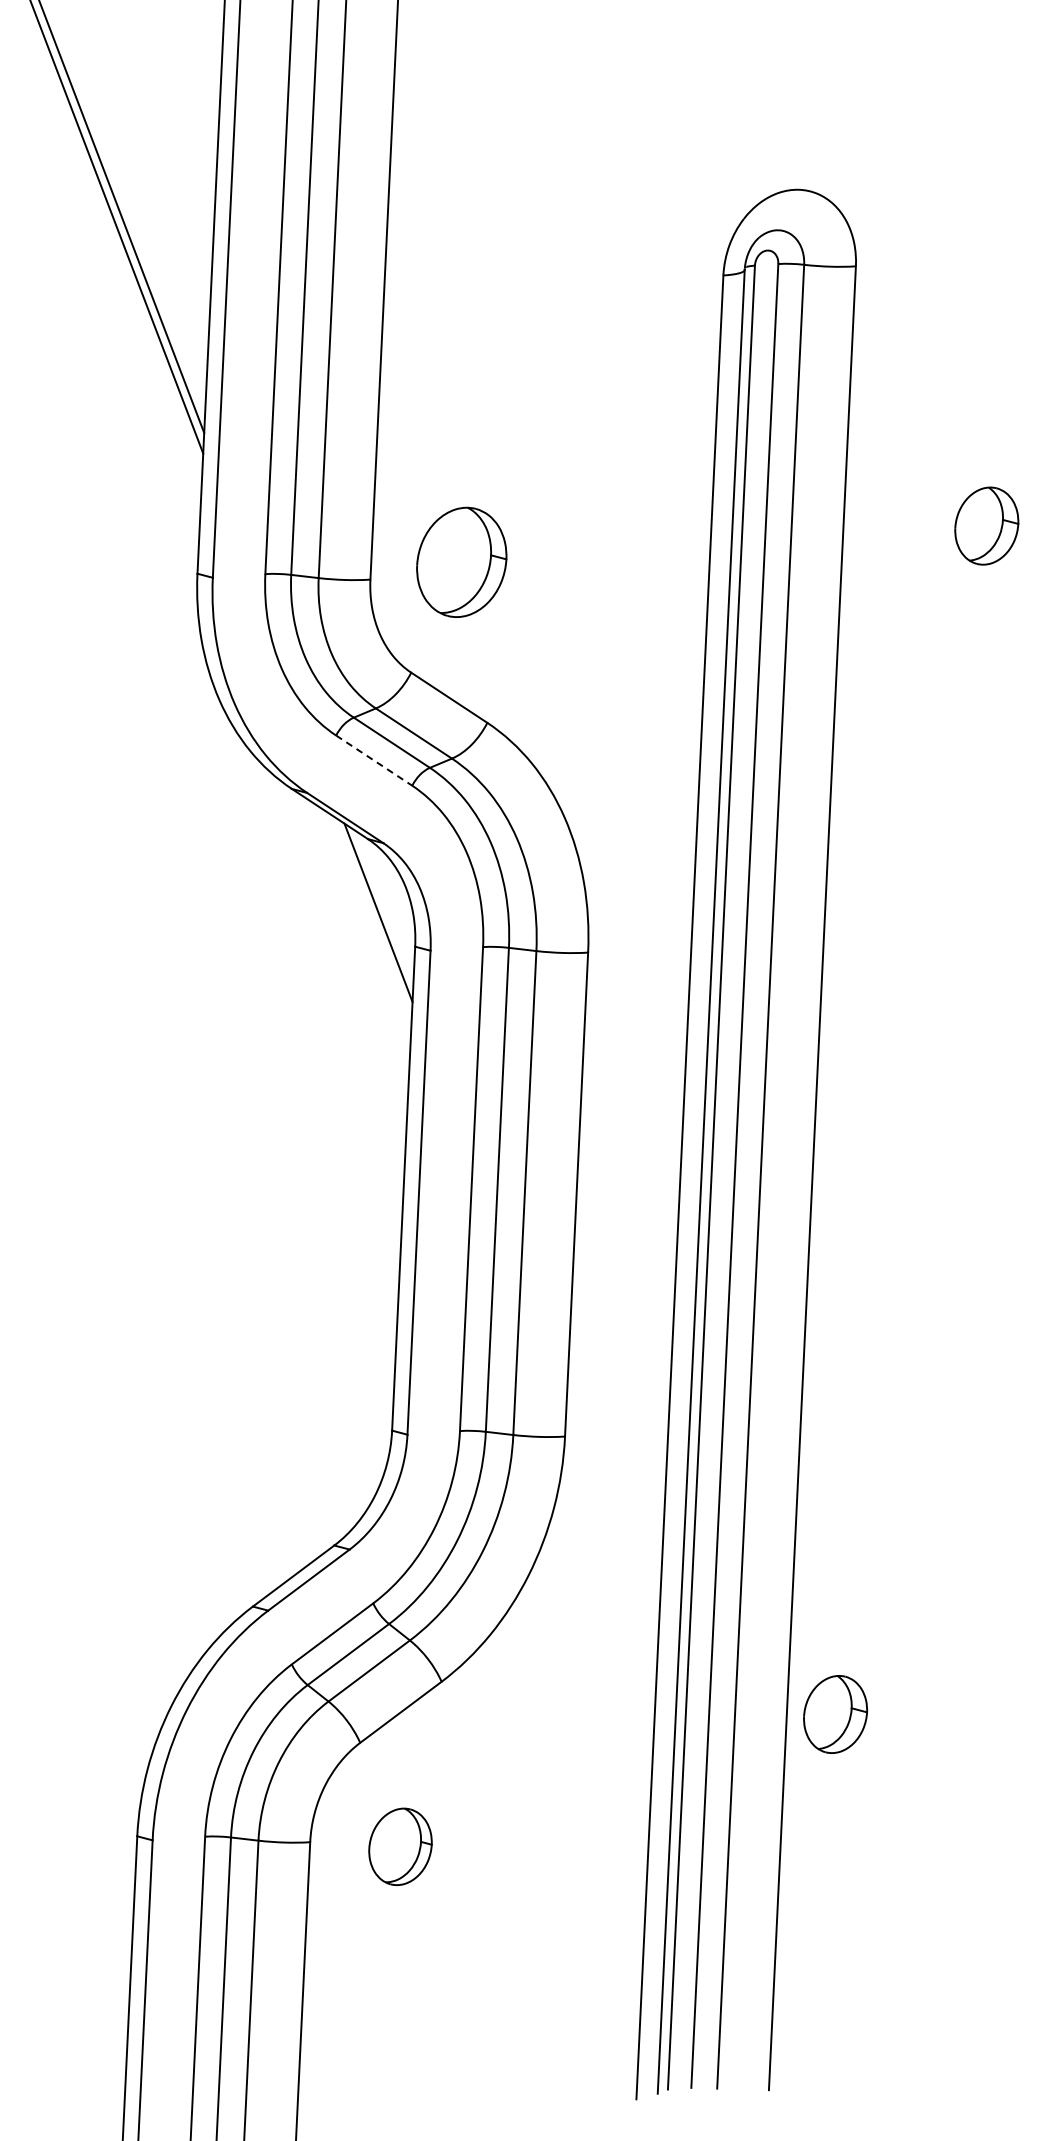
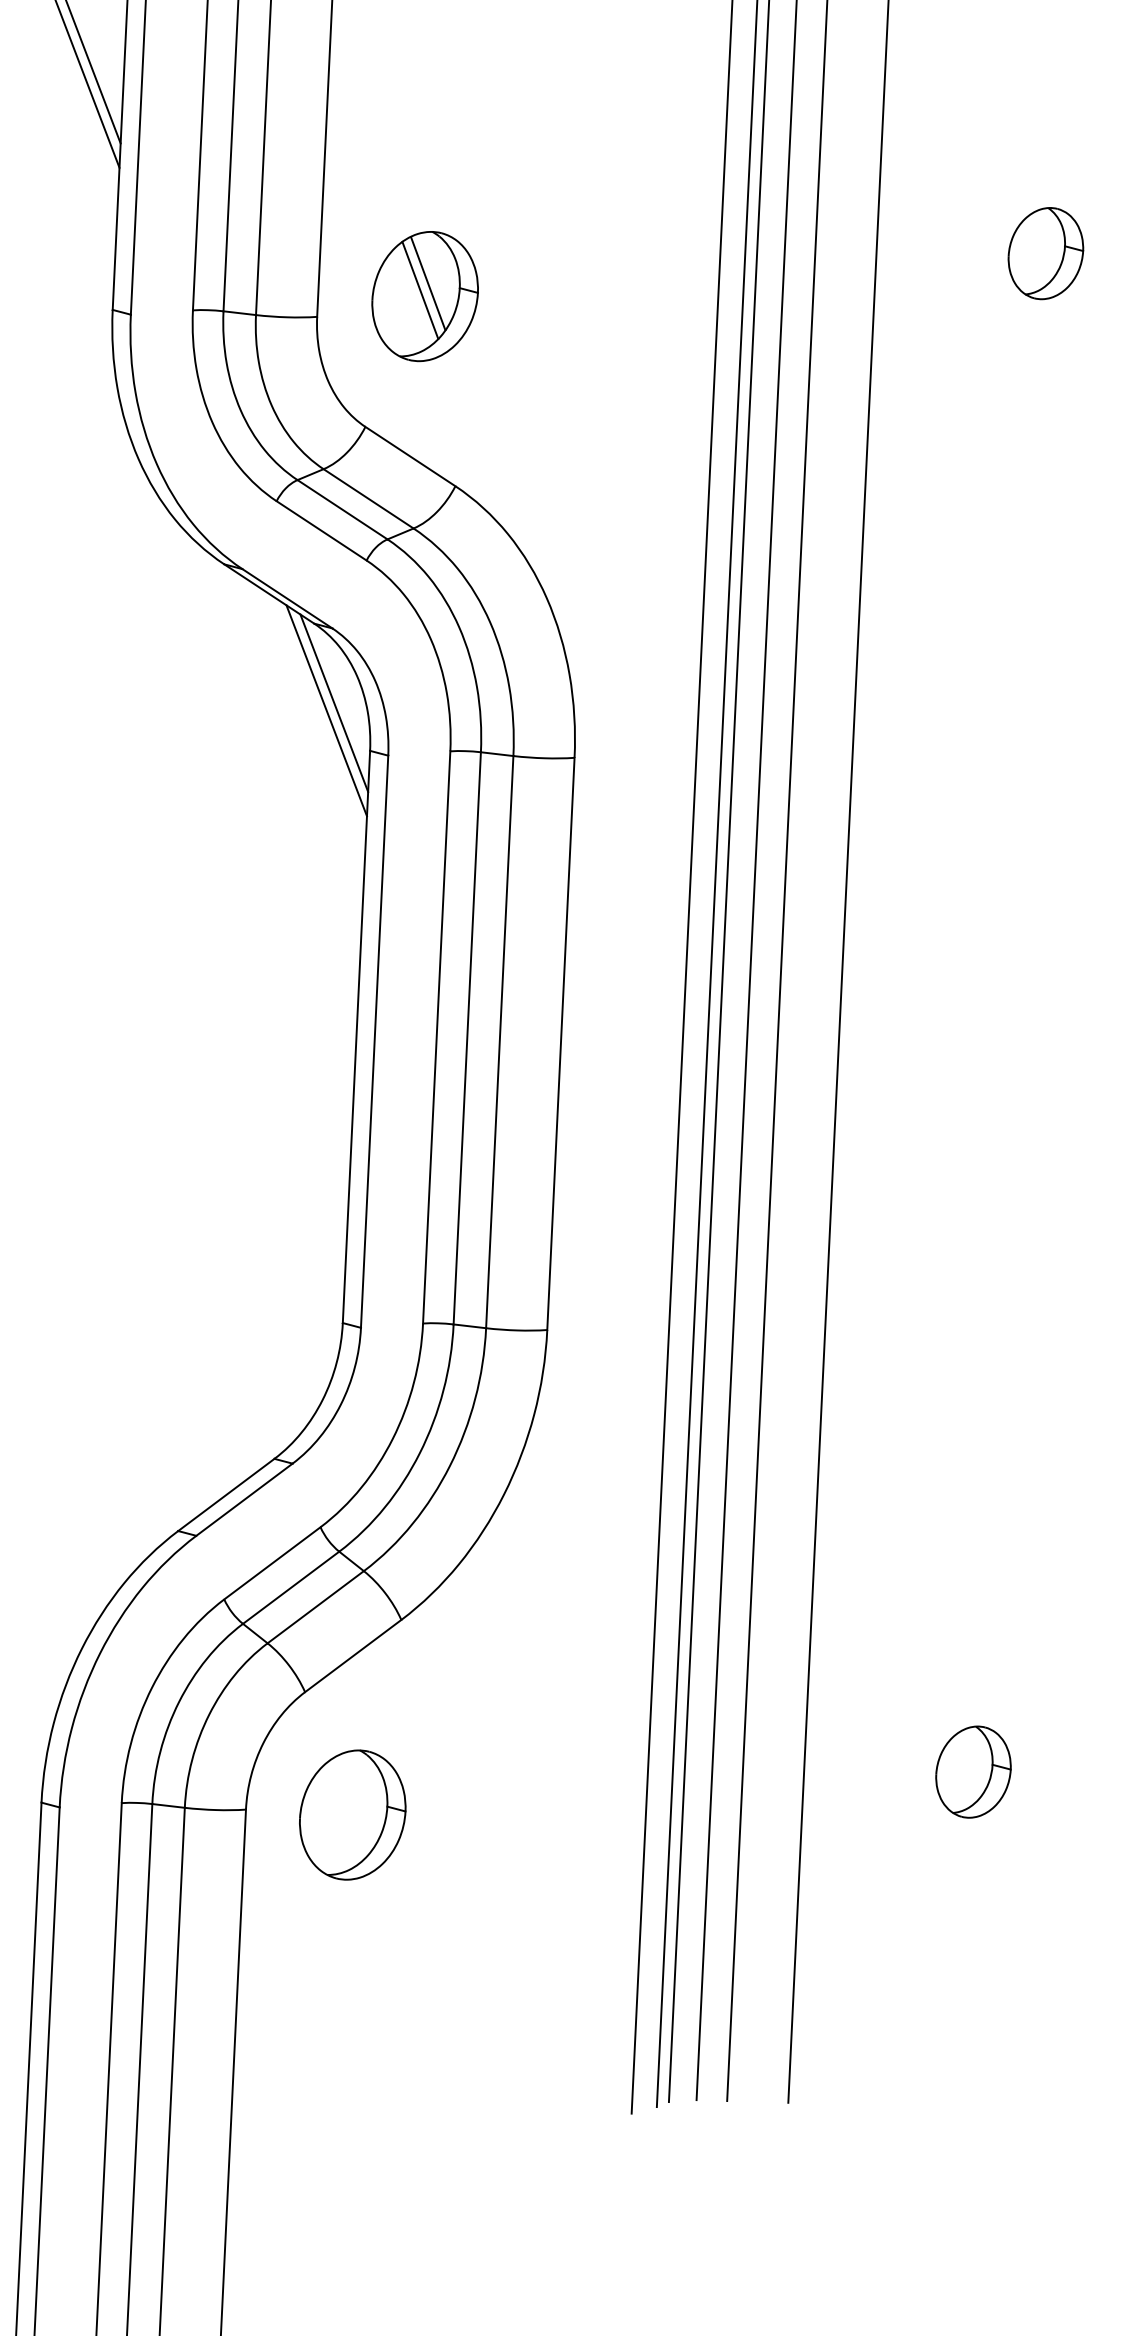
line: (463, 551) -> (427, 283), added
line: (457, 557) -> (420, 290), added
line: (374, 760) -> (321, 530), dashed -> solid
line: (384, 906) -> (333, 703), added
part: (835, 1714) -> (973, 1772), moved
part: (400, 1846) -> (352, 1814), size x1.43

